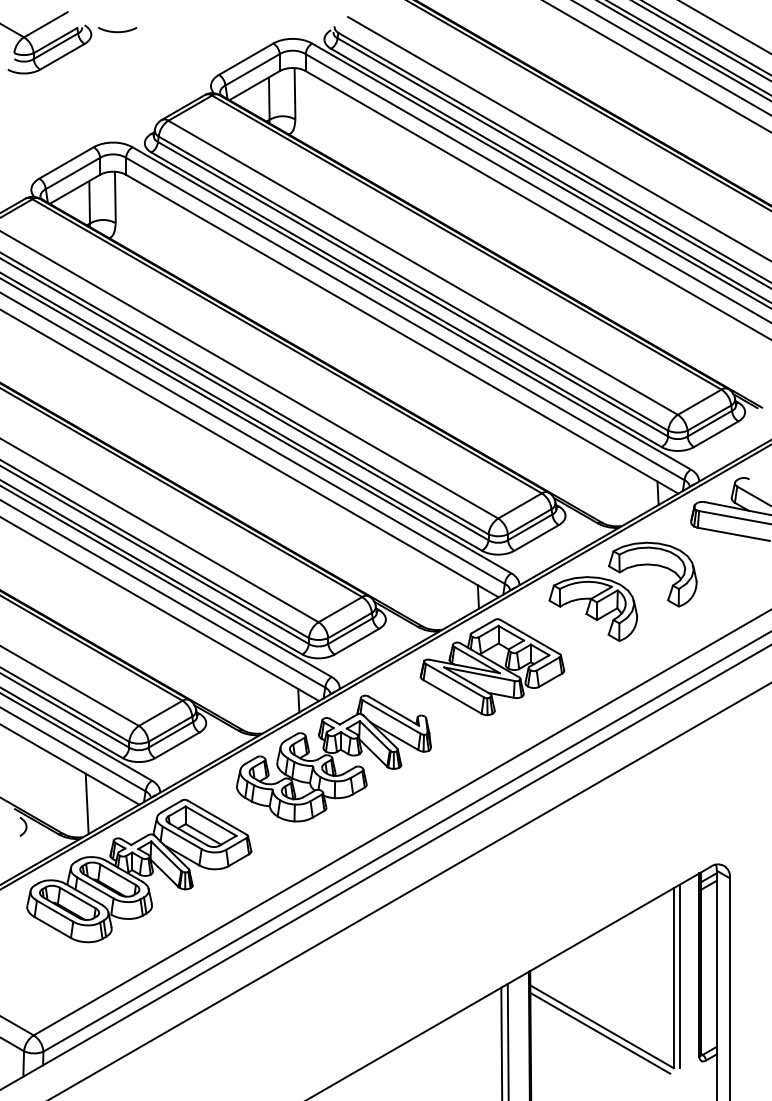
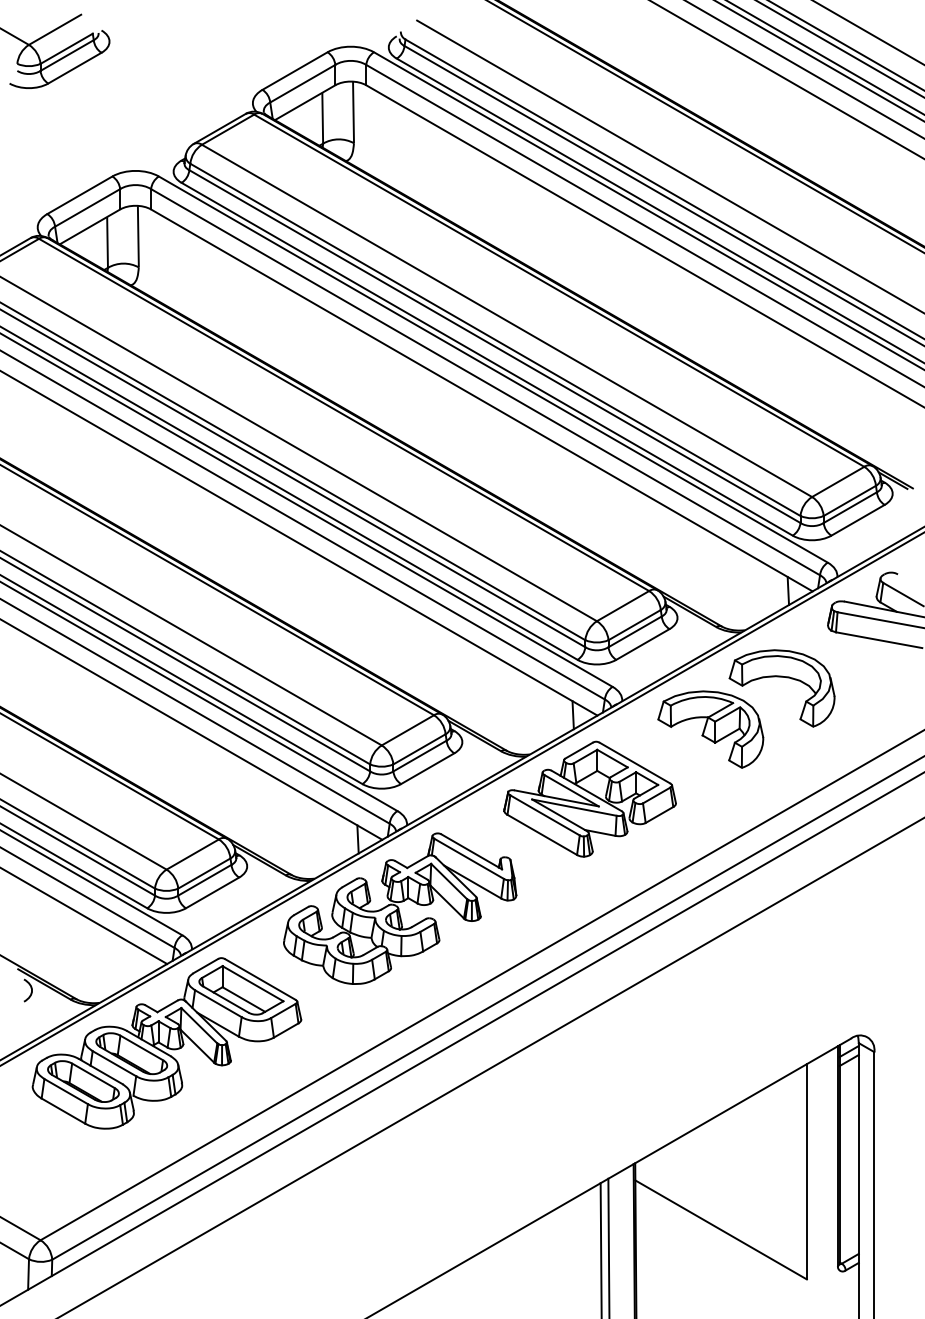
curve: (117, 31) -> (140, 37), removed
line: (87, 803) -> (104, 962), removed
line: (679, 976) -> (814, 1169), removed
line: (599, 1033) -> (718, 1237), removed

